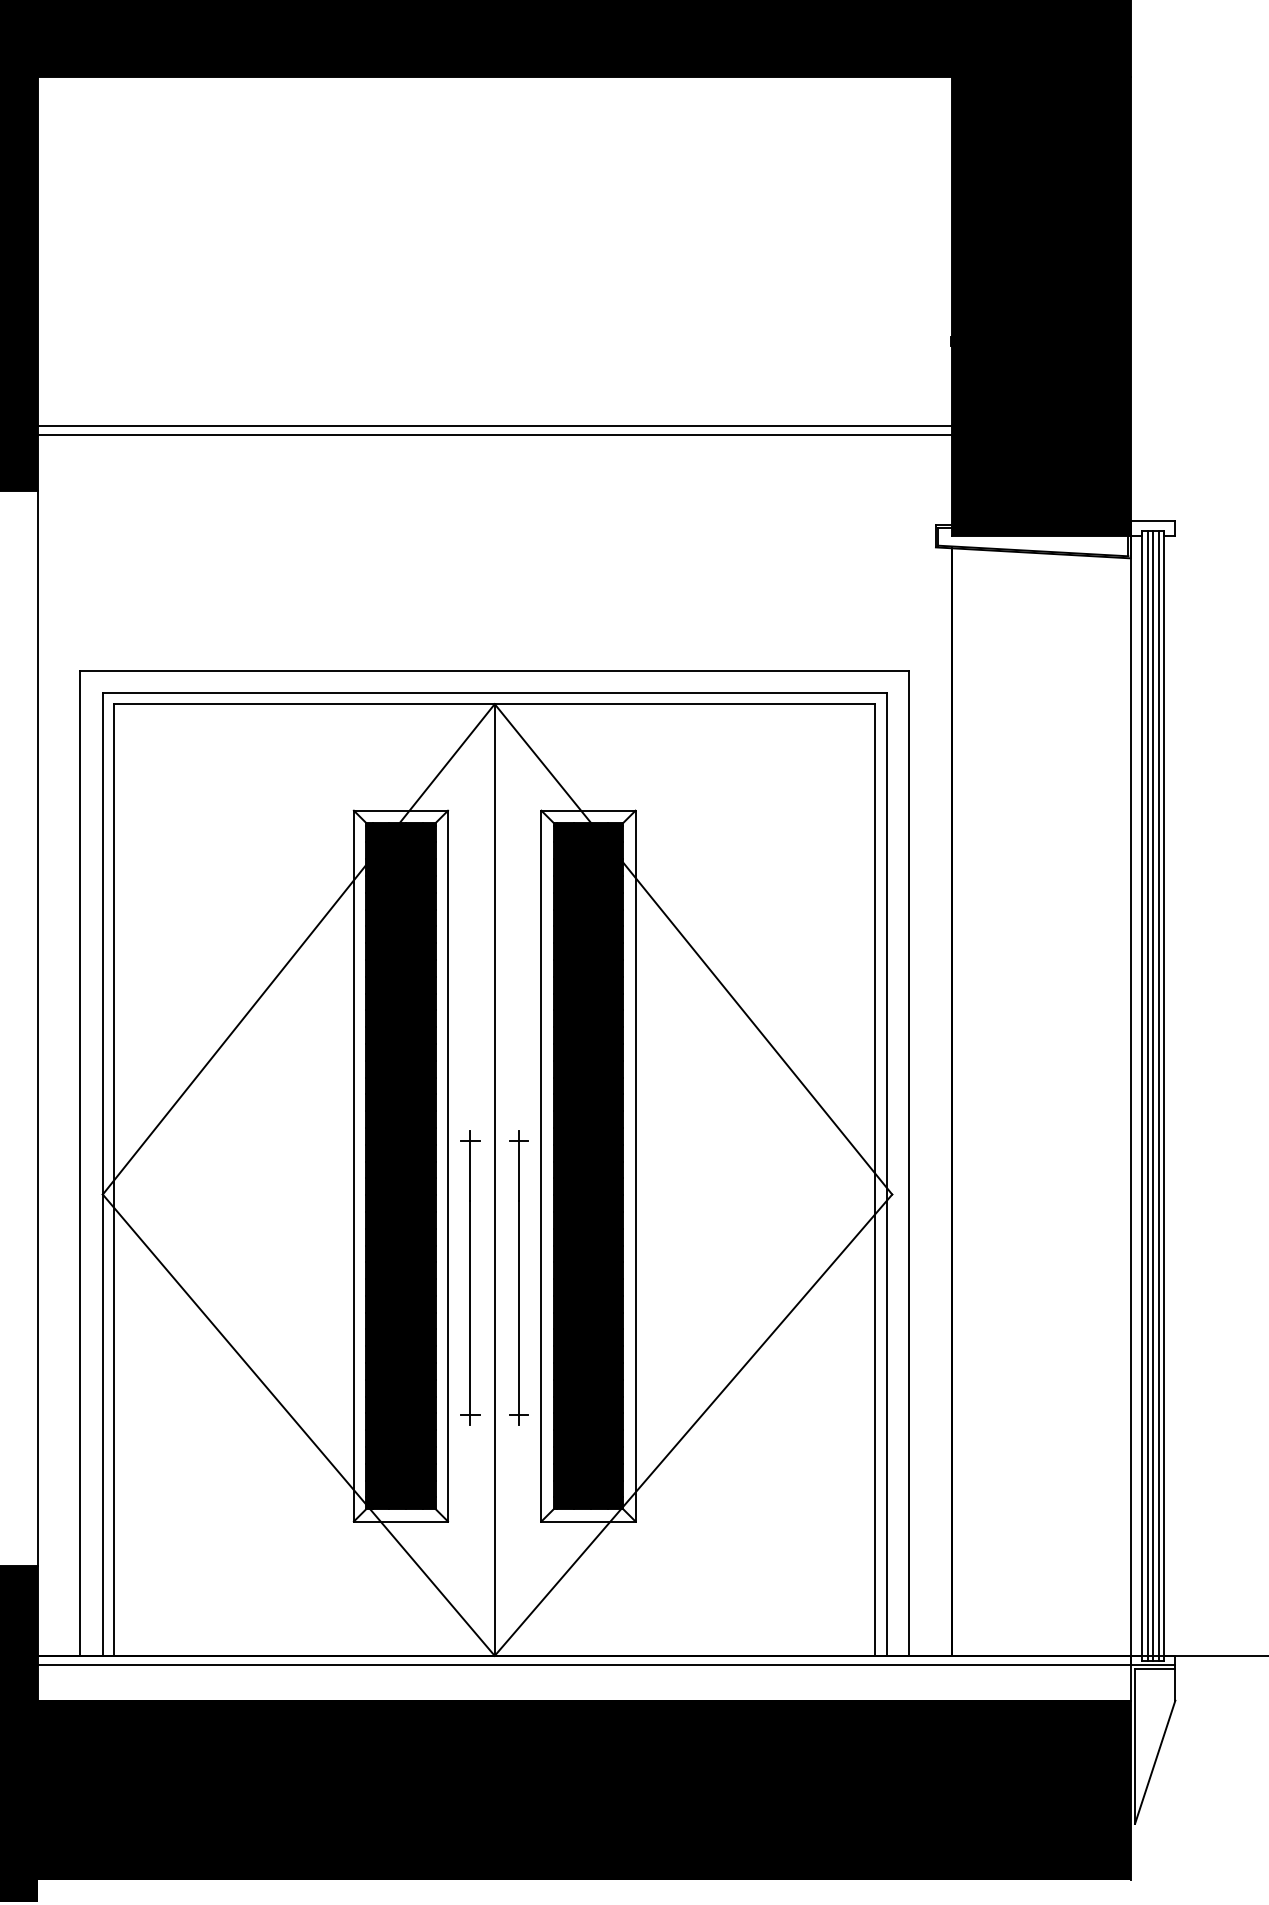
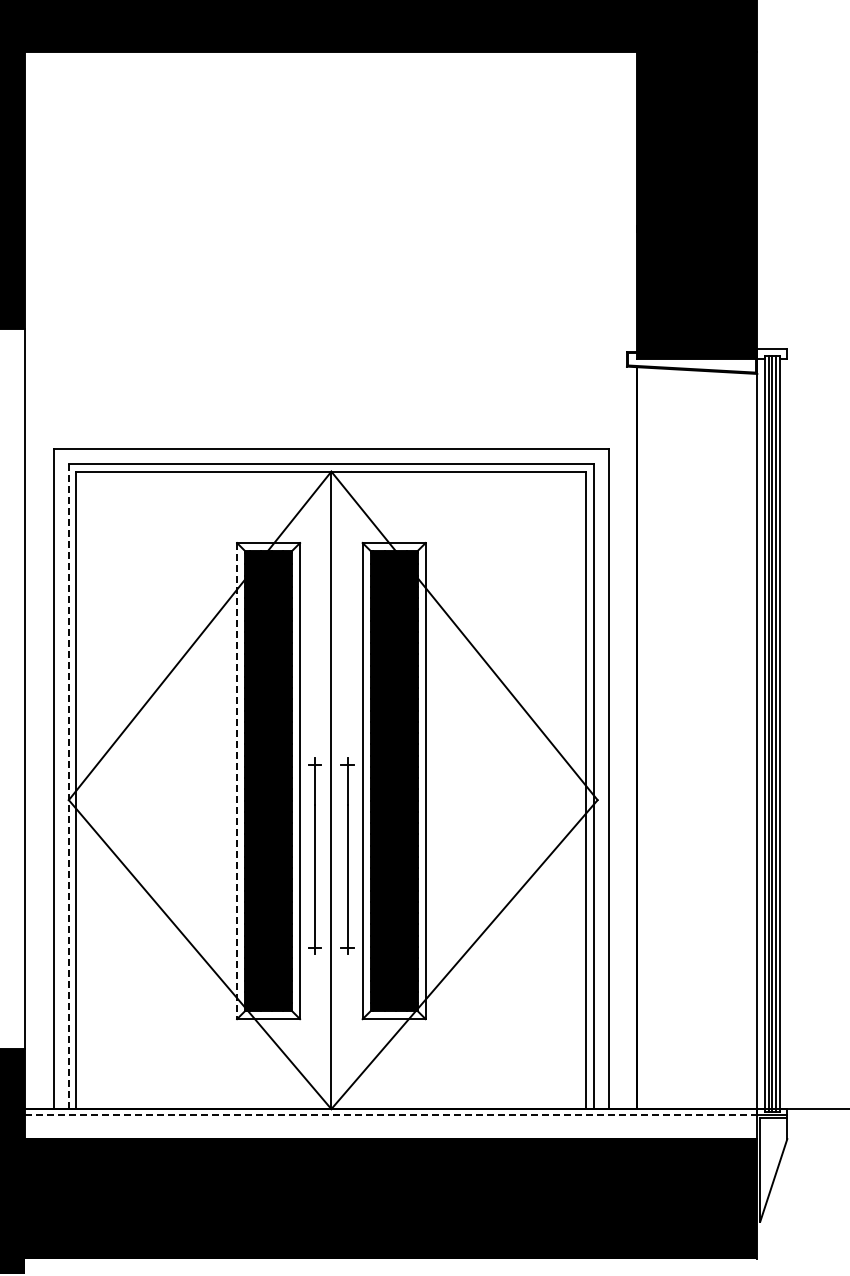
line: (494, 426) -> (331, 285), removed
line: (494, 435) -> (331, 291), removed
line: (354, 1166) -> (237, 781), solid -> dashed
line: (102, 1174) -> (68, 786), solid -> dashed
line: (584, 1665) -> (391, 1115), solid -> dashed

